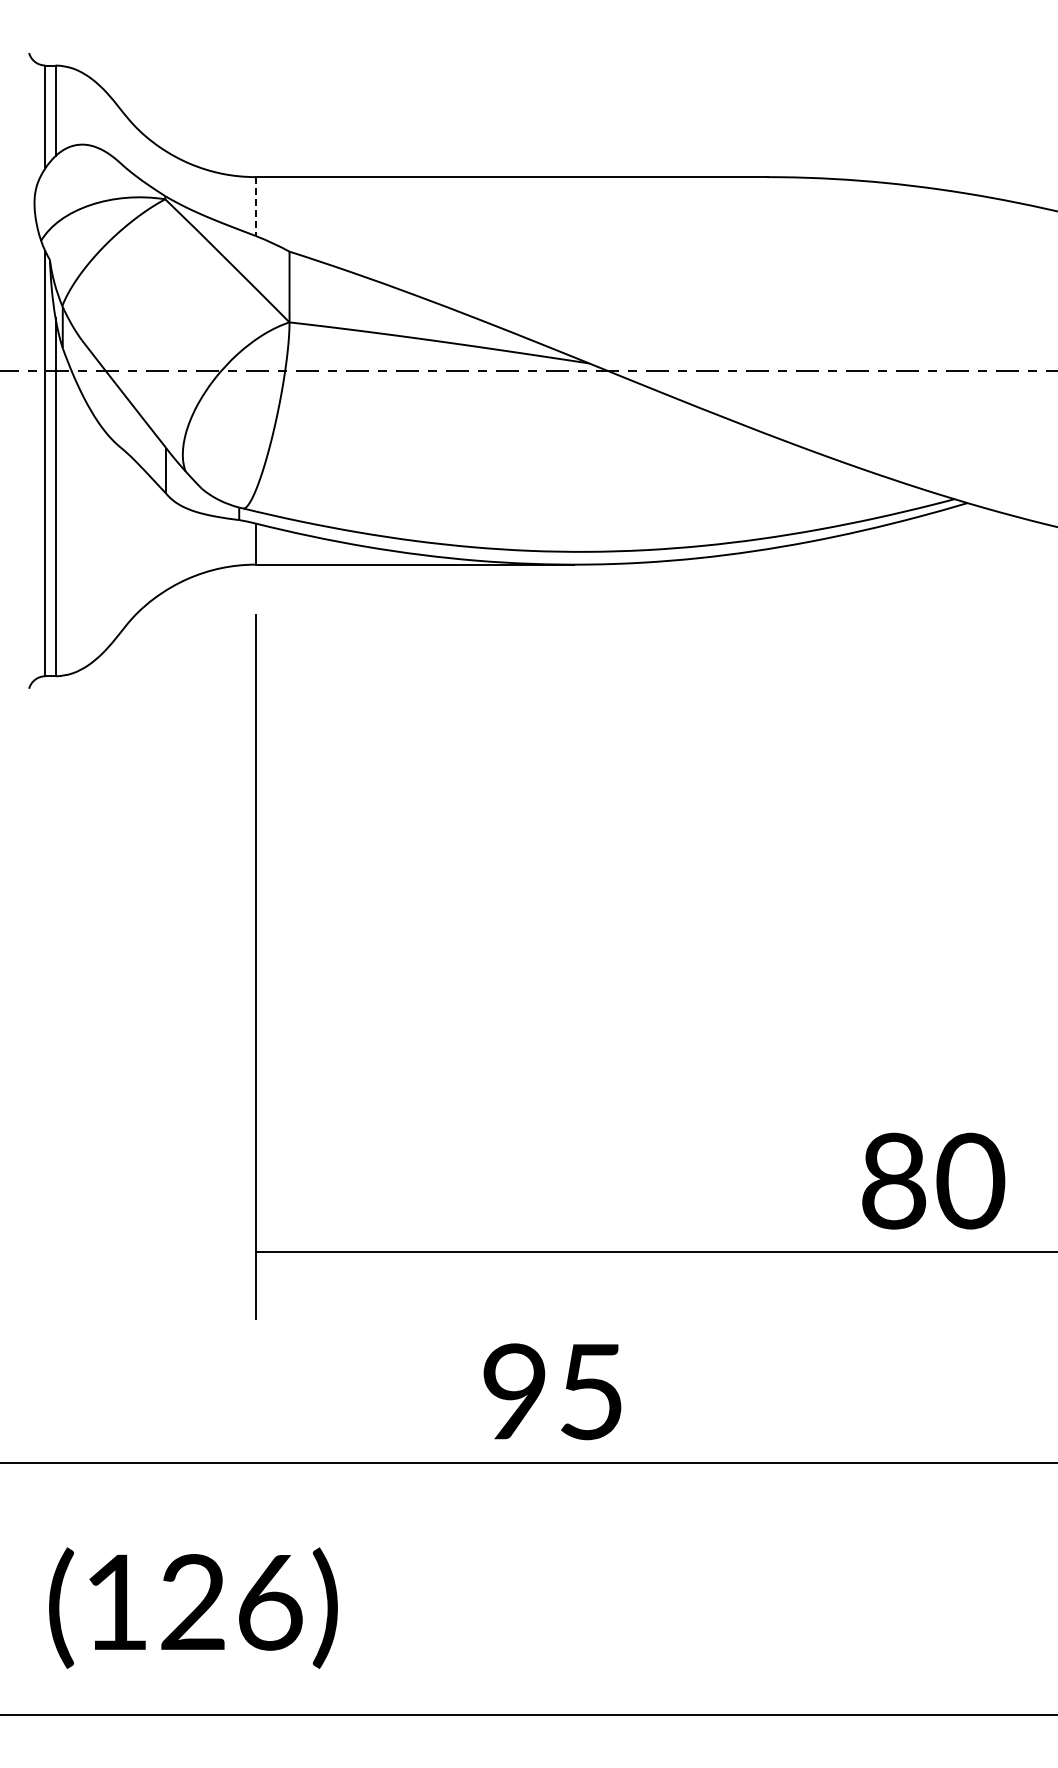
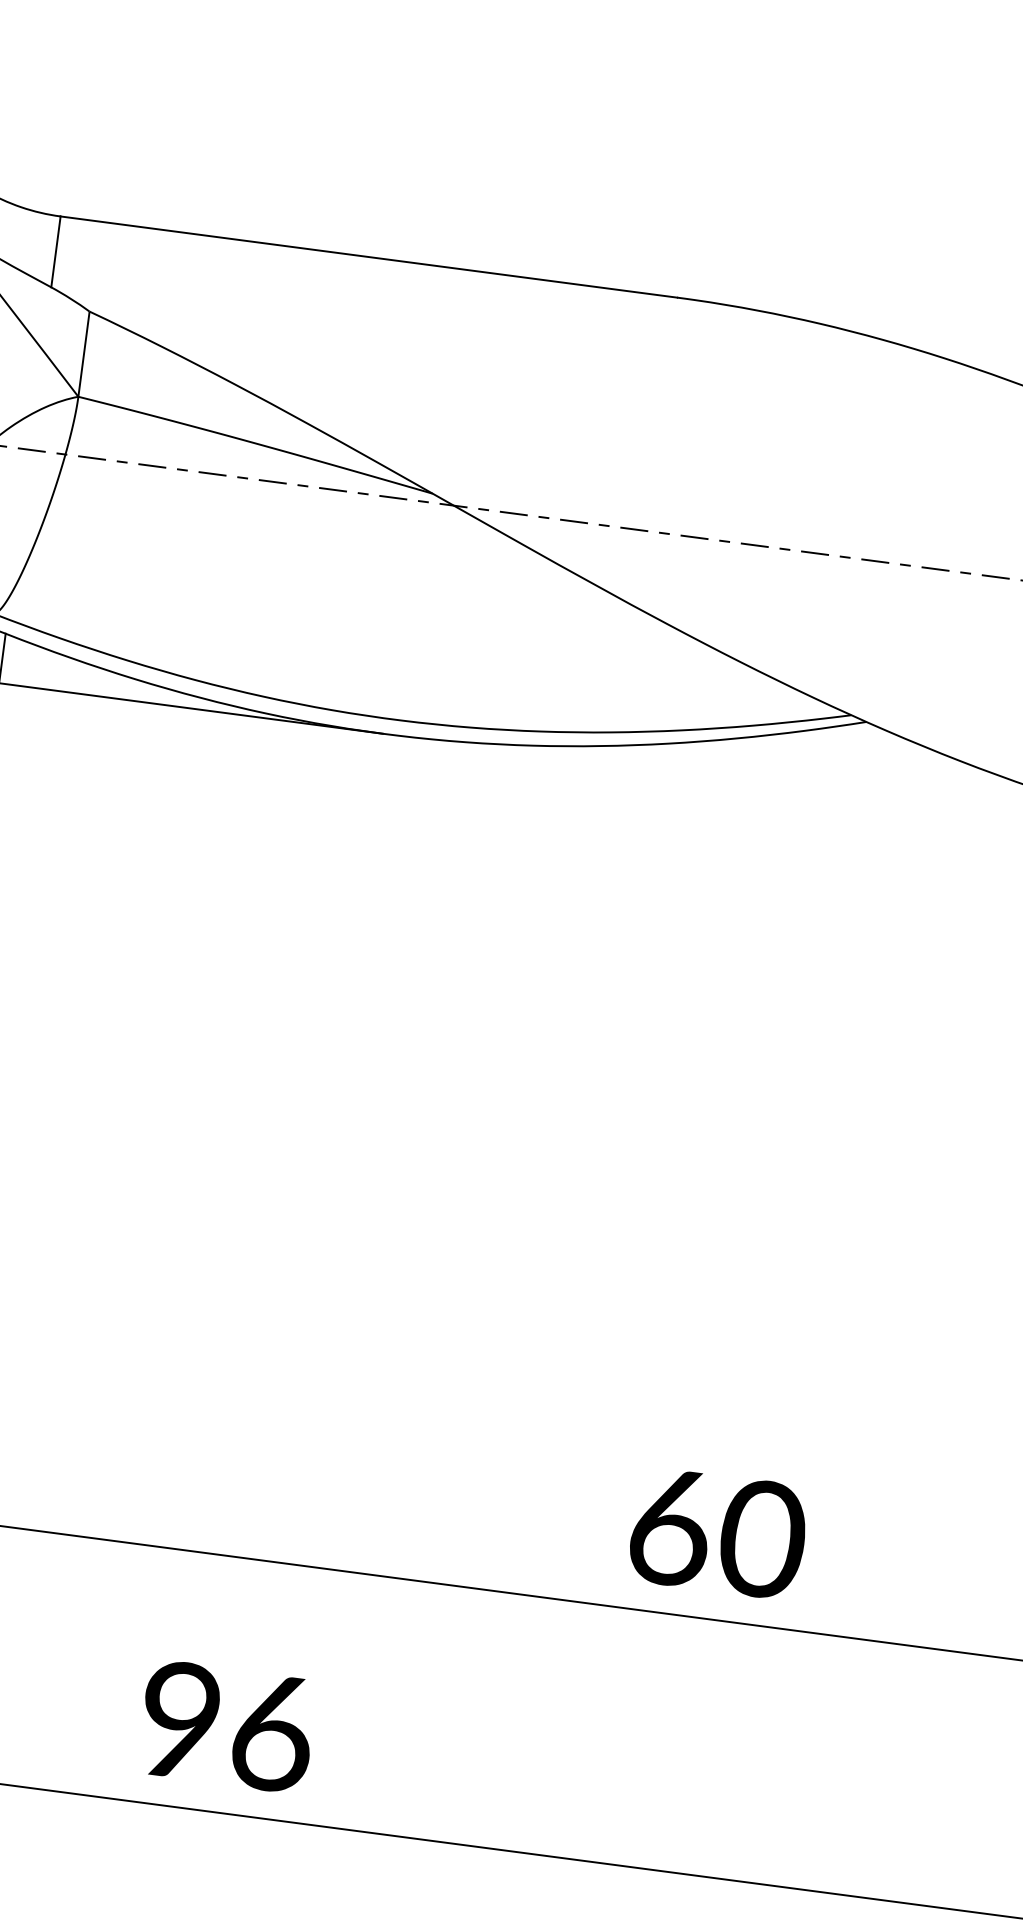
line: (255, 207) -> (55, 253), dashed -> solid
text: (894, 1180) -> (670, 1526), 80 -> 60
text: (592, 1392) -> (273, 1733), 95 -> 96

